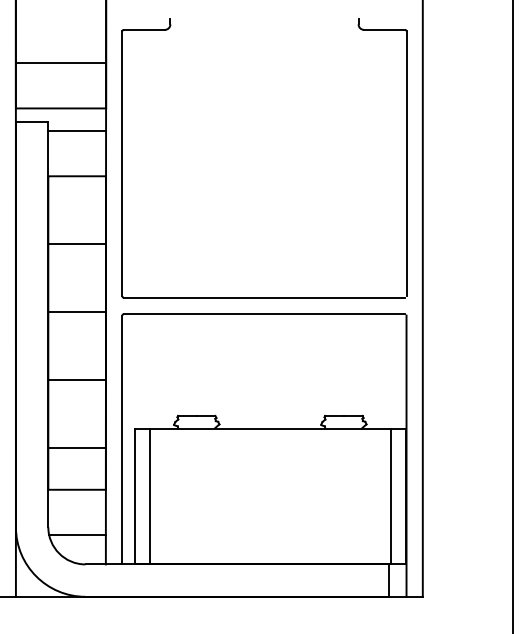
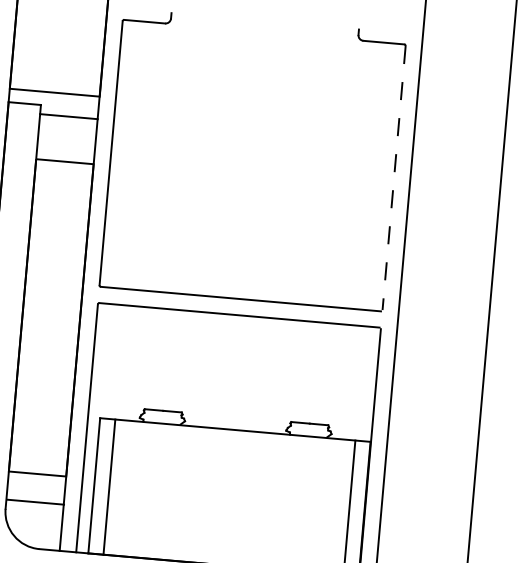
line: (60, 63) -> (58, 47), removed
line: (406, 163) -> (394, 177), solid -> dashed
hatch: (77, 345) -> (50, 330), removed
line: (77, 535) -> (35, 502), moved

